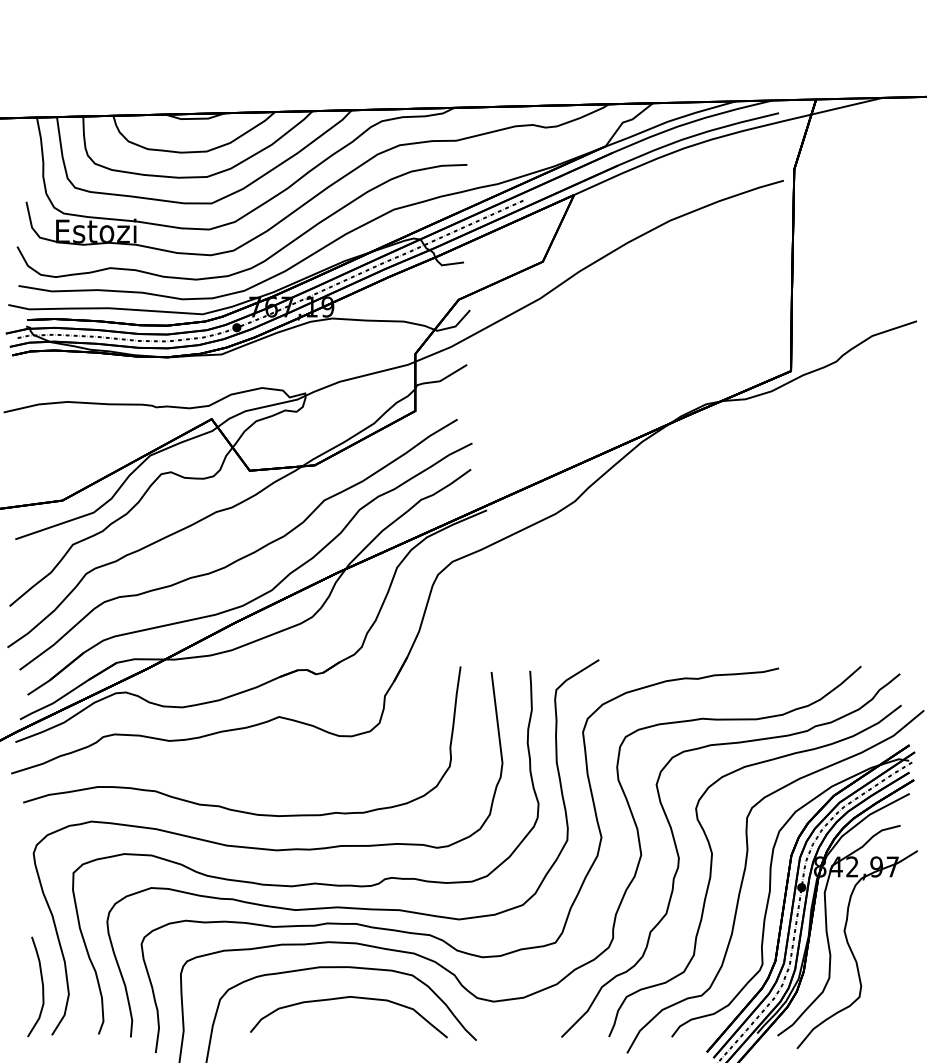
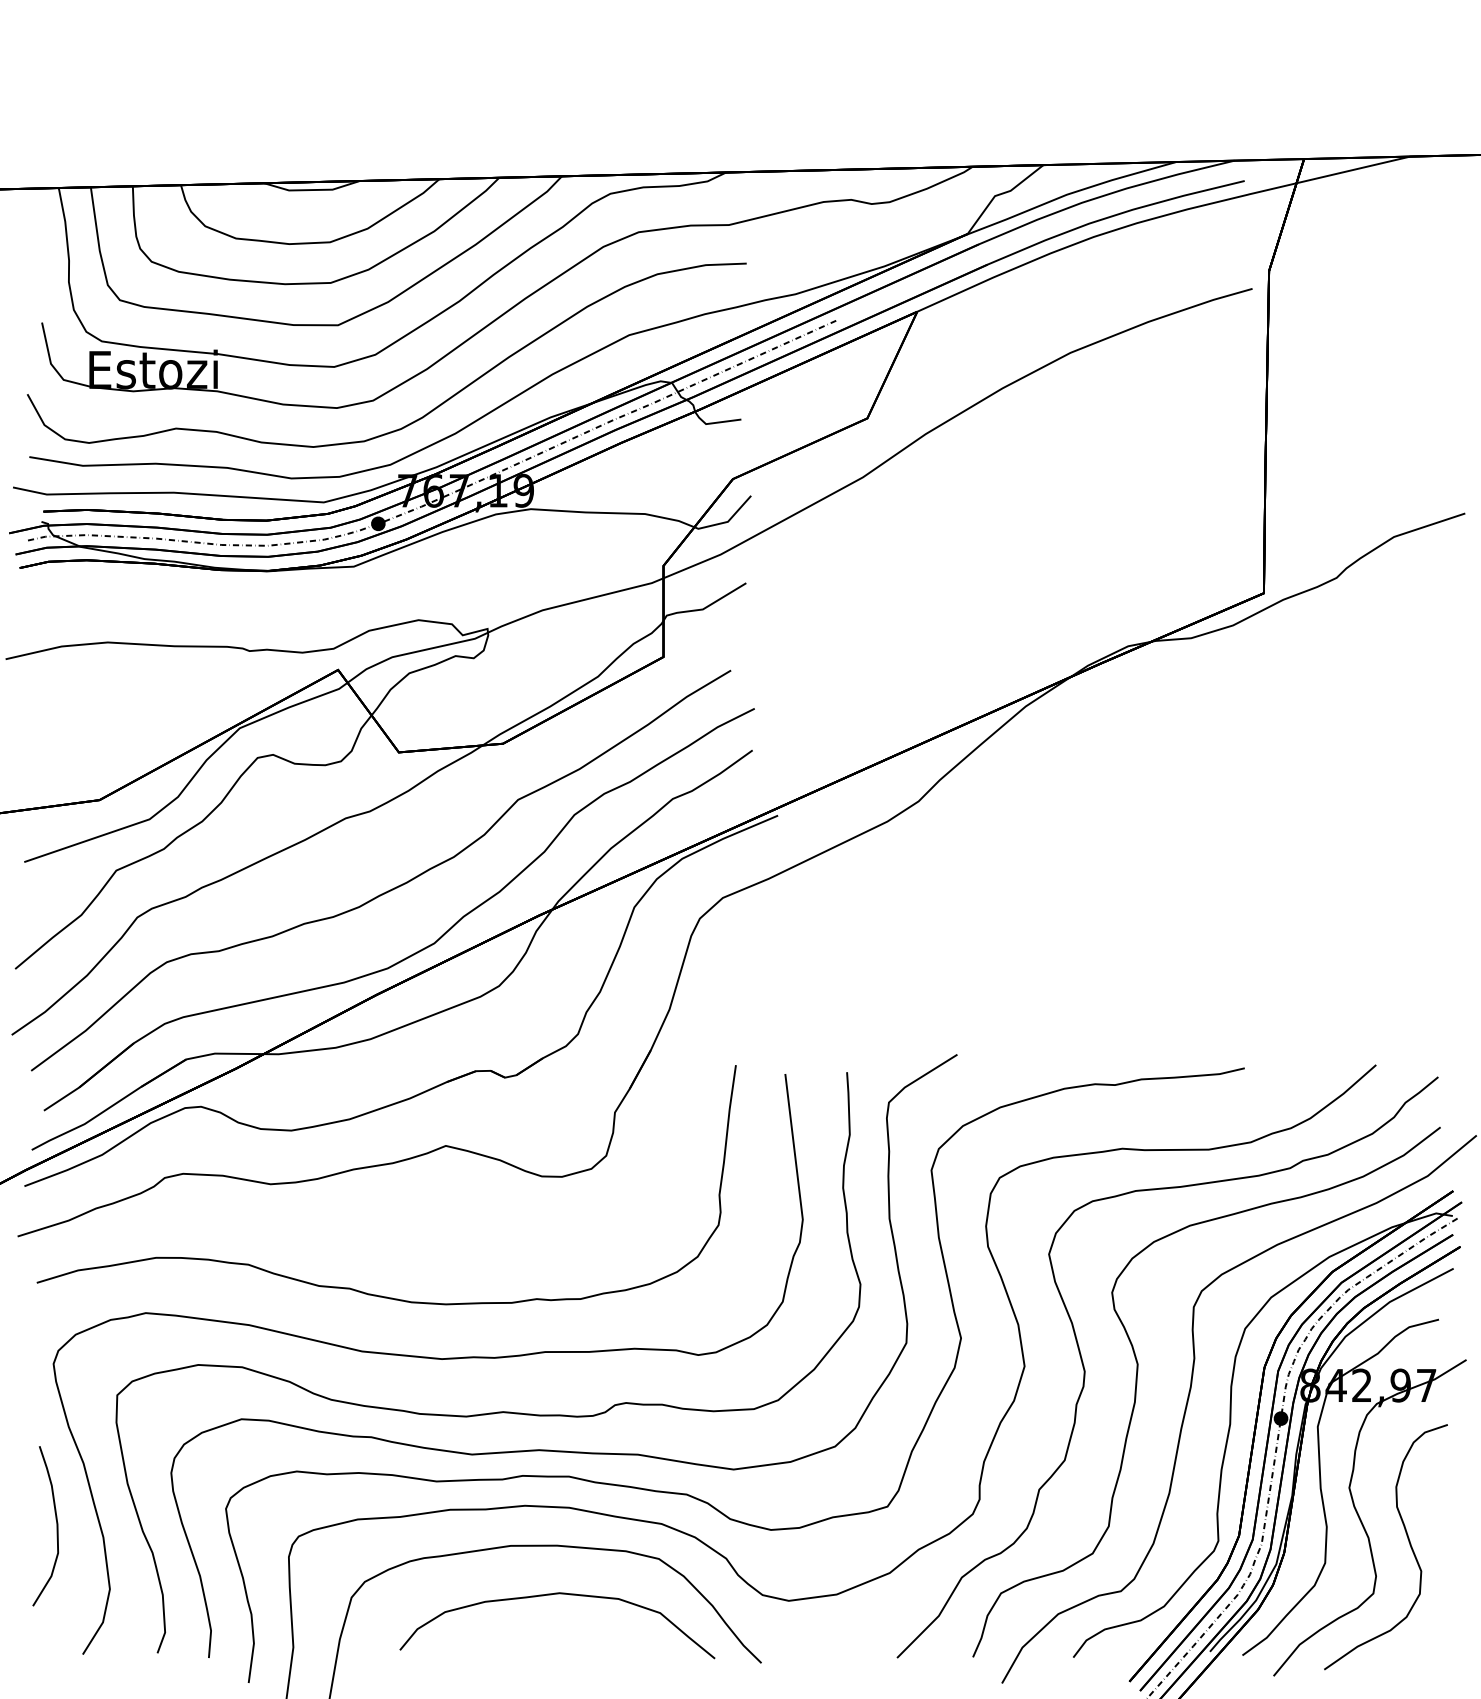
curve: (880, 963) -> (1406, 1539), added
curve: (41, 983) -> (54, 1520), moved

